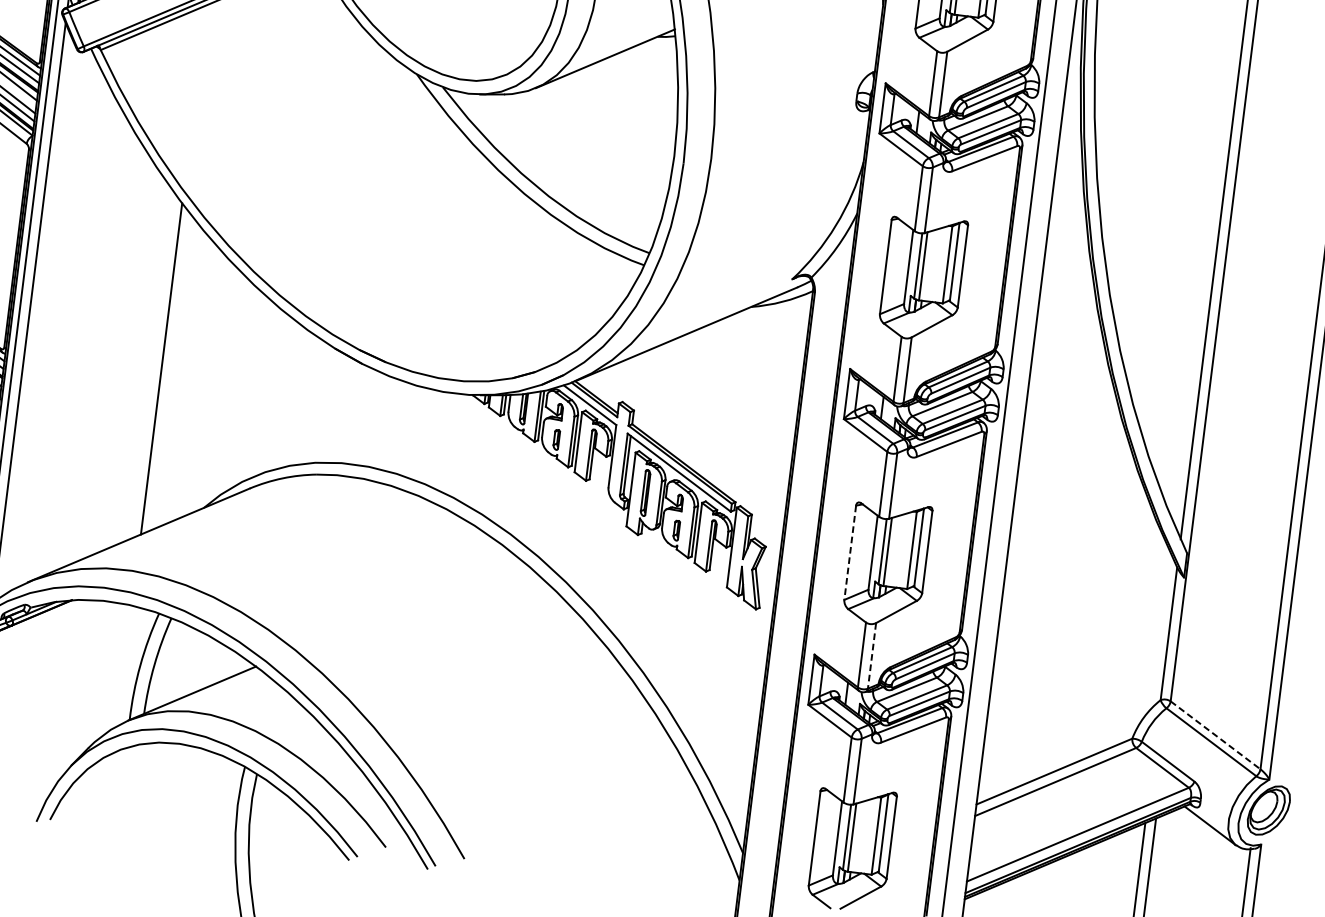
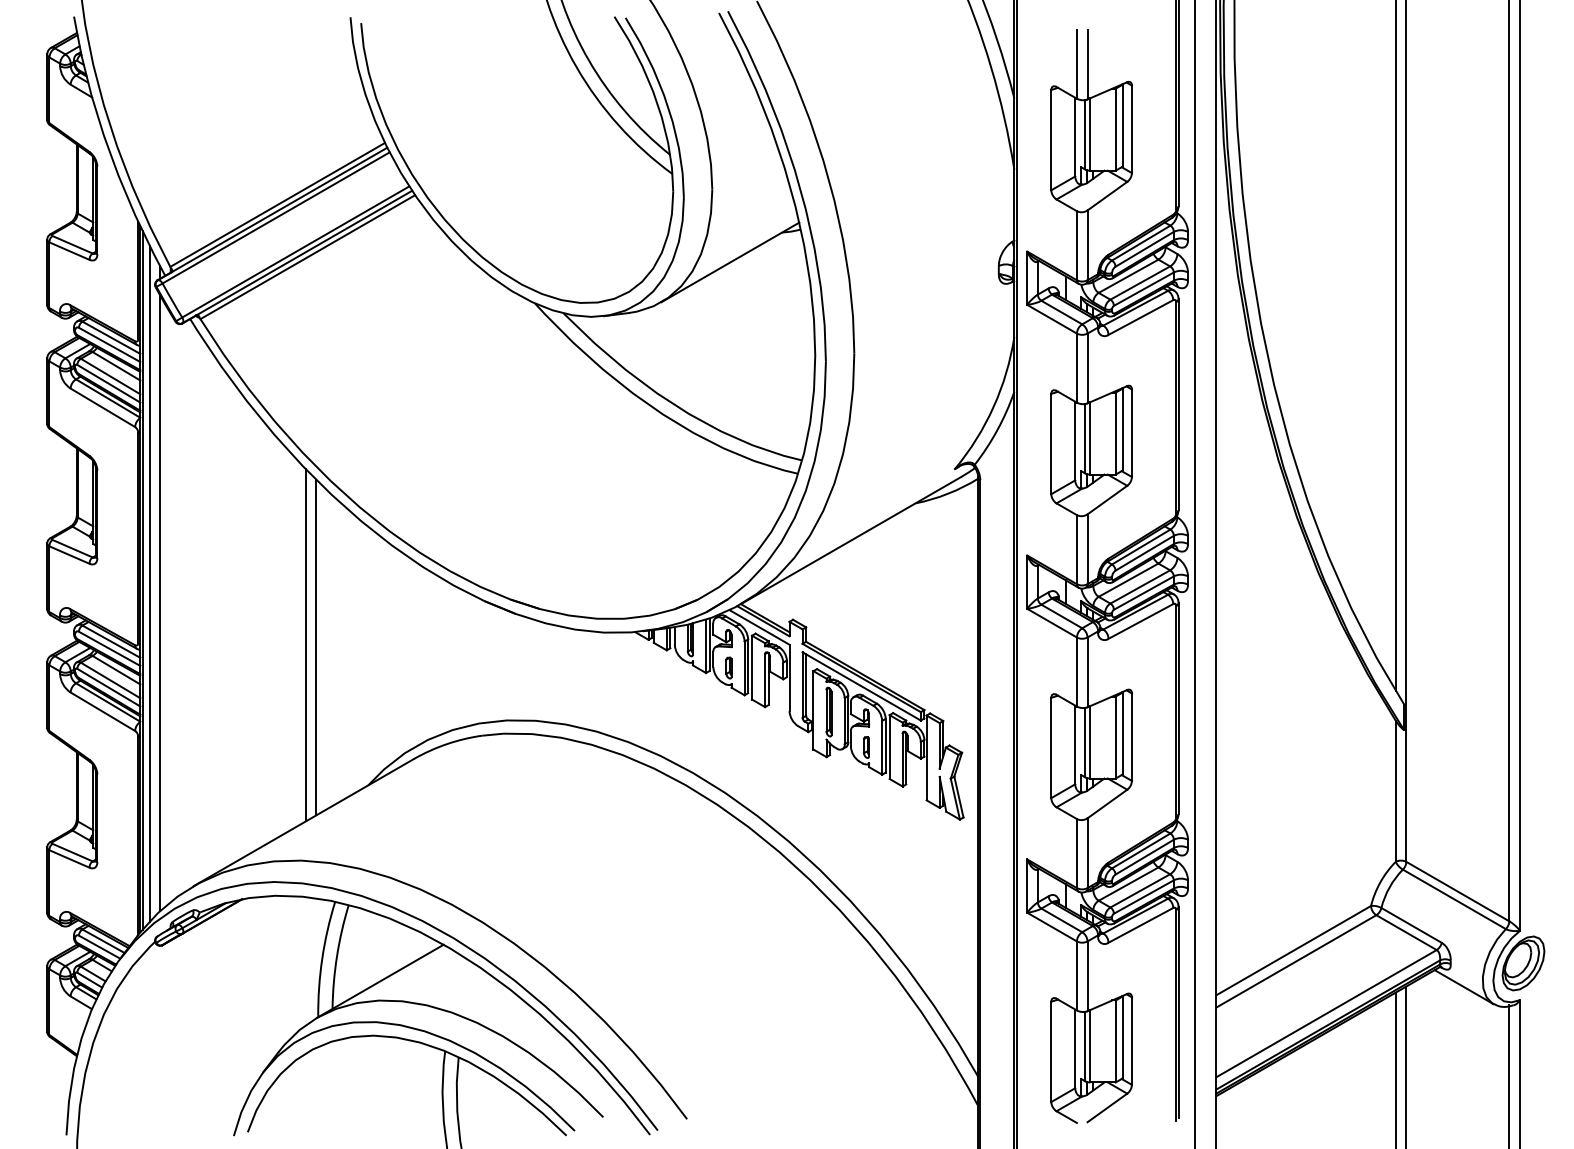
line: (171, 372) -> (316, 647), added
line: (850, 553) -> (1051, 748), dashed -> solid
line: (871, 656) -> (1087, 853), dashed -> solid
line: (1216, 735) -> (1458, 891), dashed -> solid

